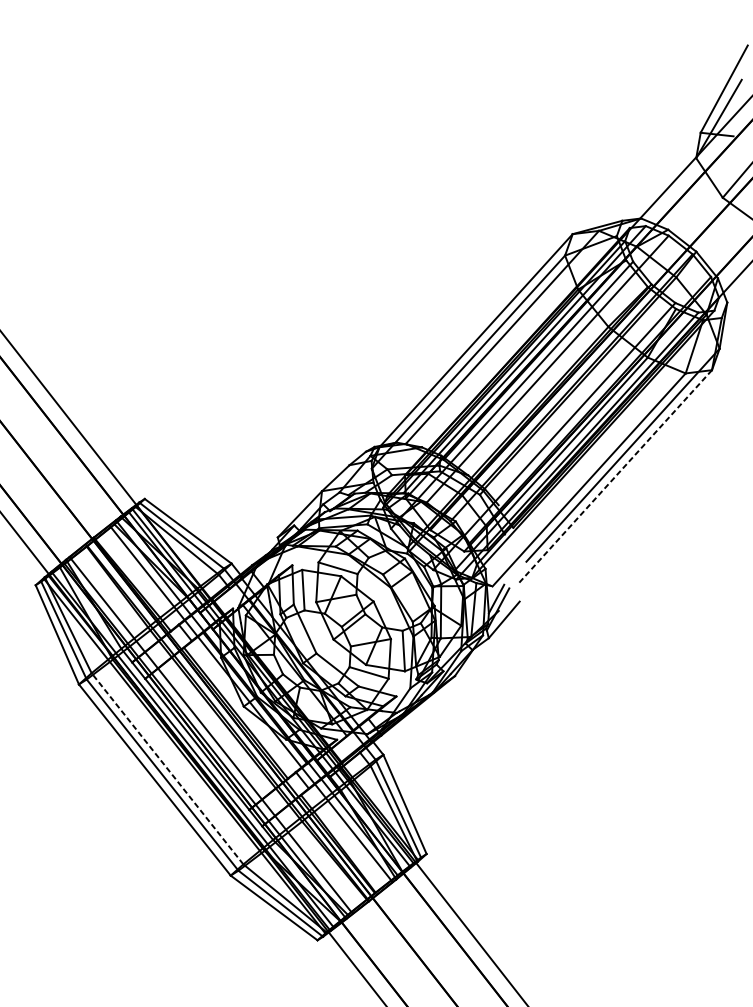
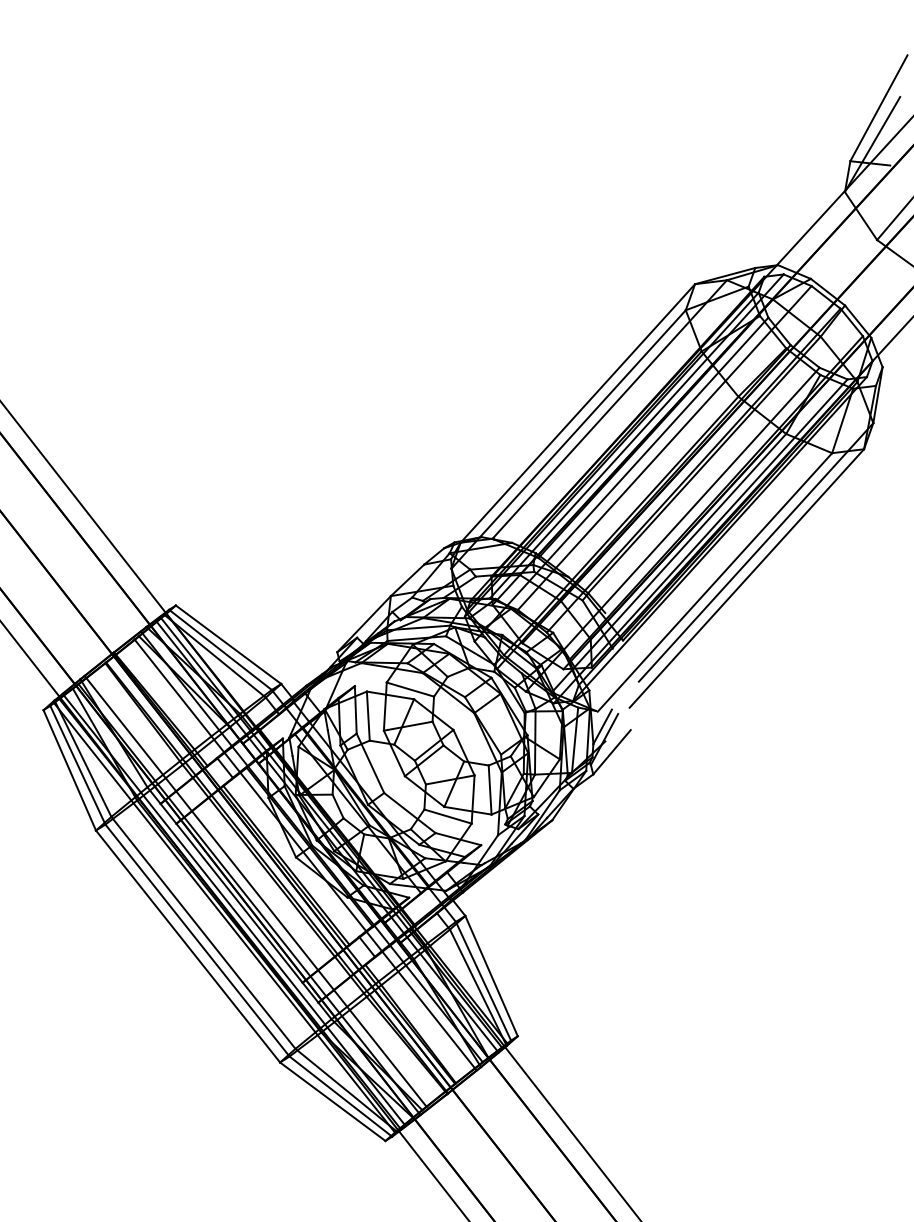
line: (615, 476) -> (746, 578), dashed -> solid
line: (167, 768) -> (203, 932), dashed -> solid

